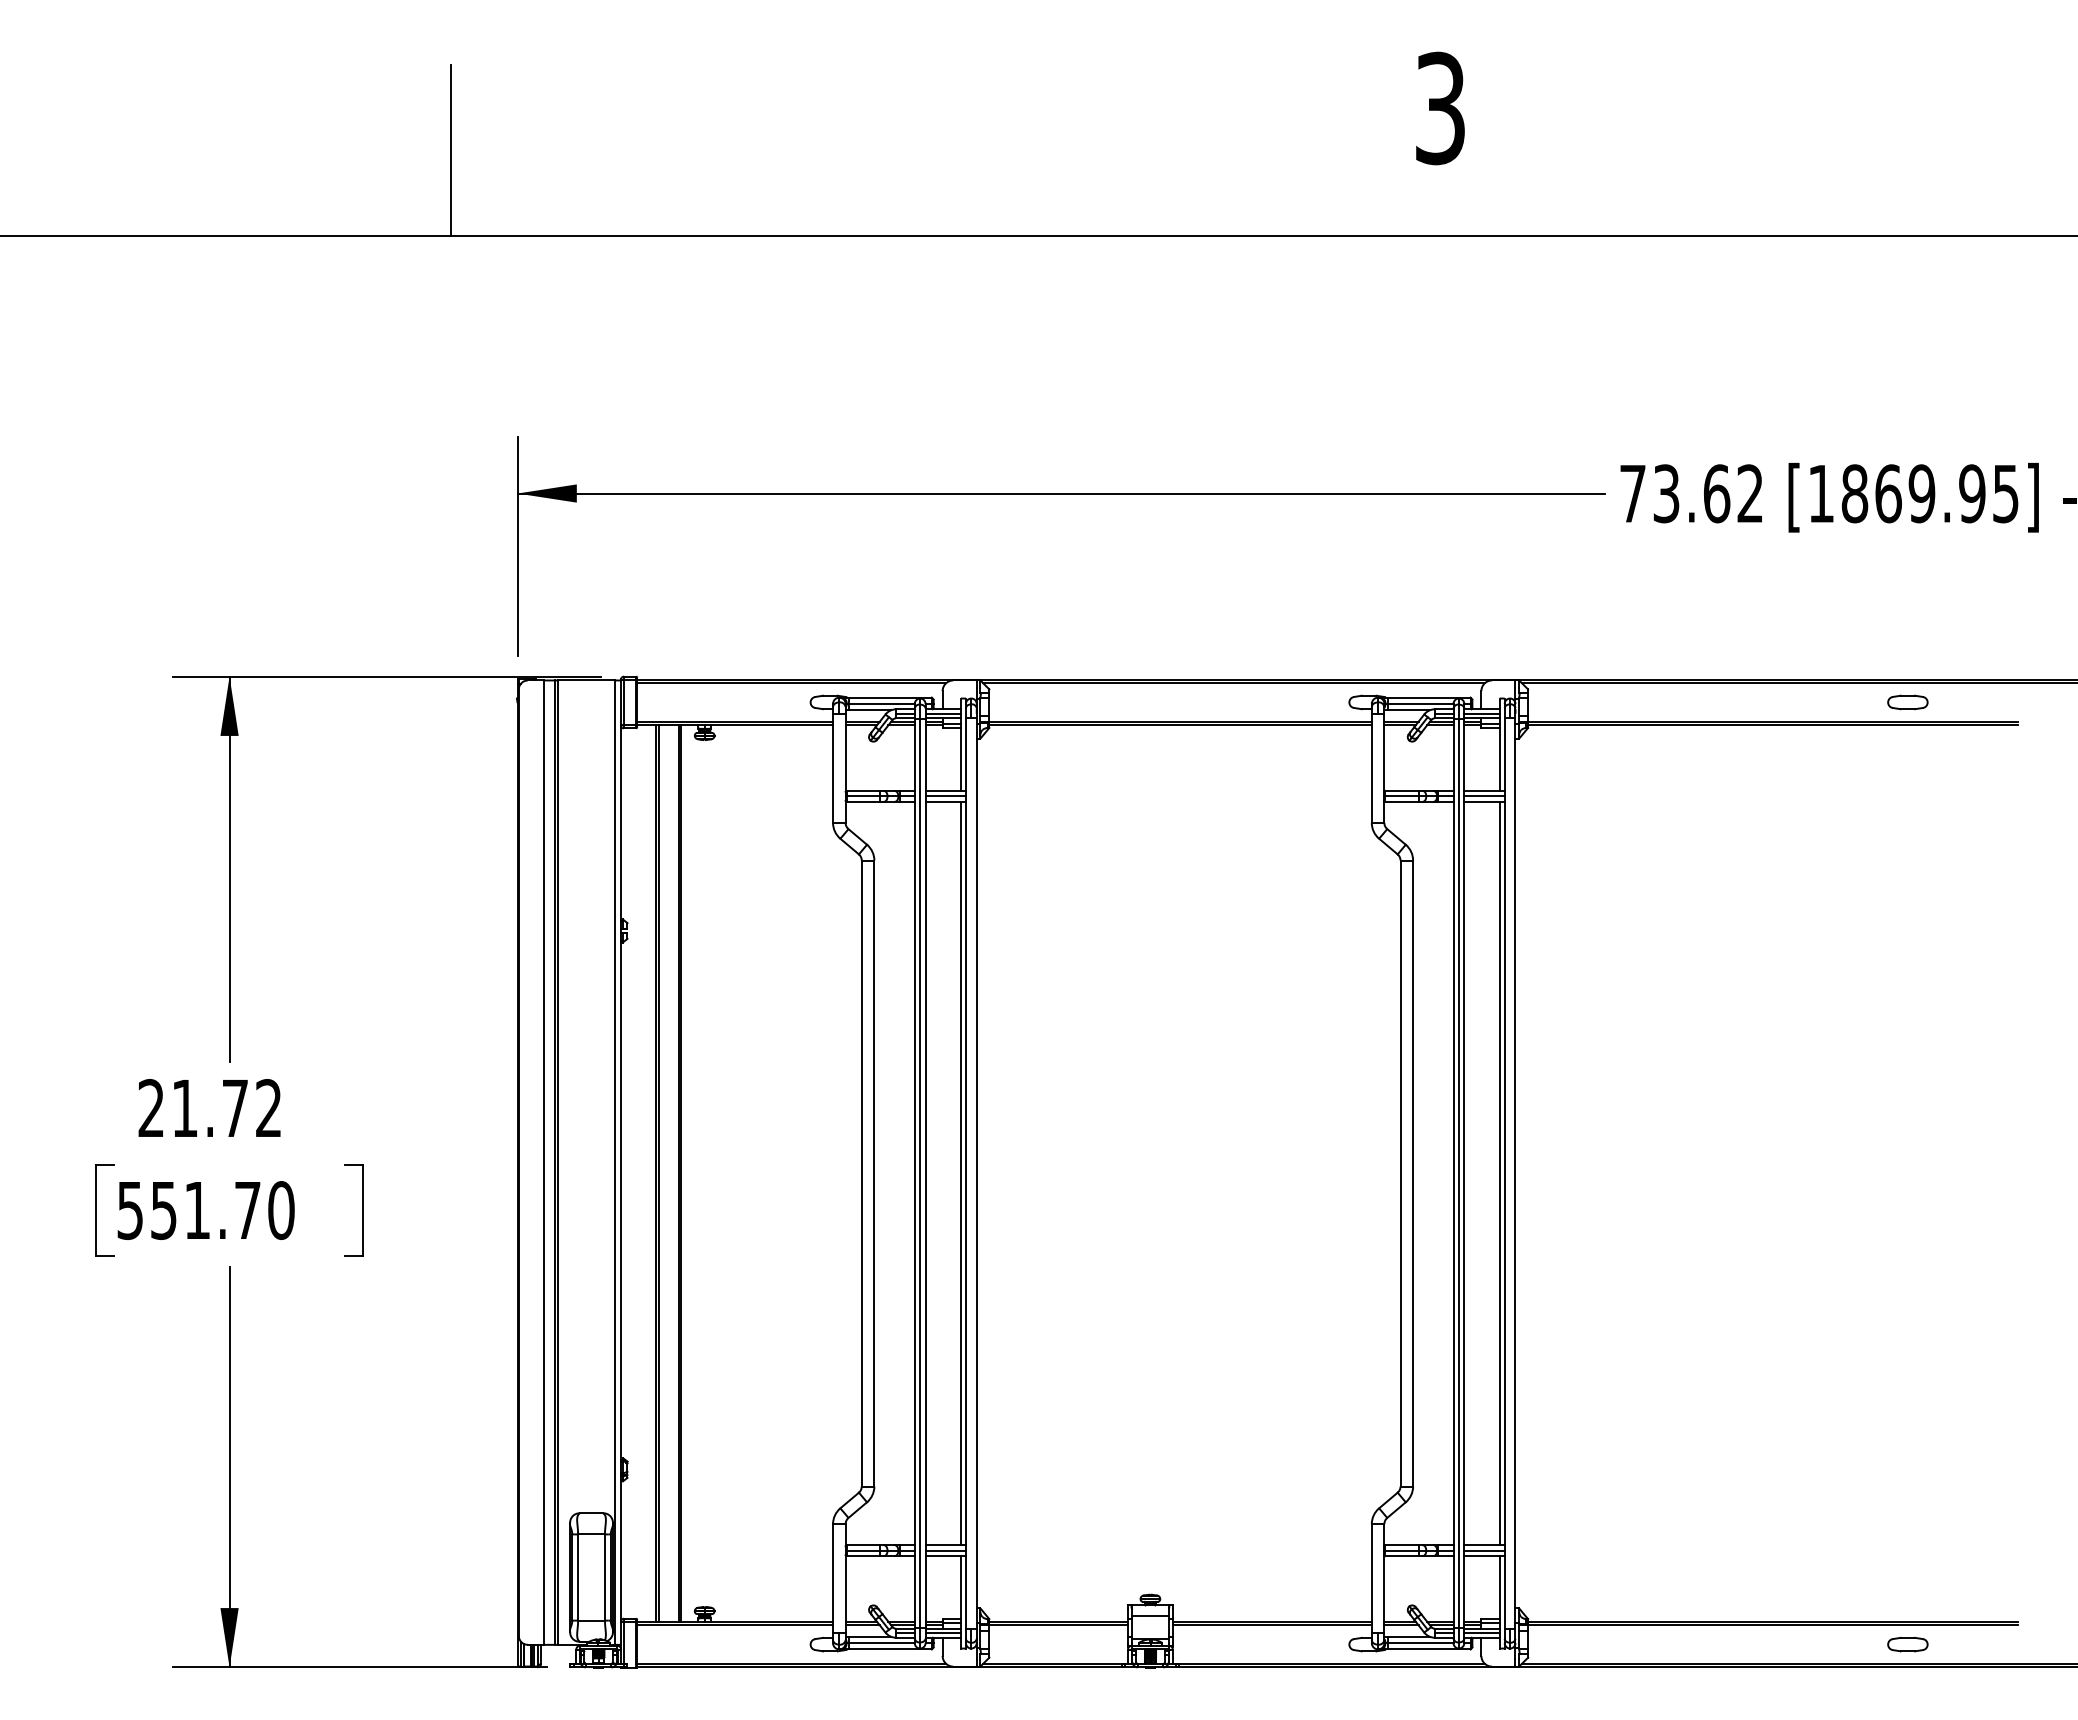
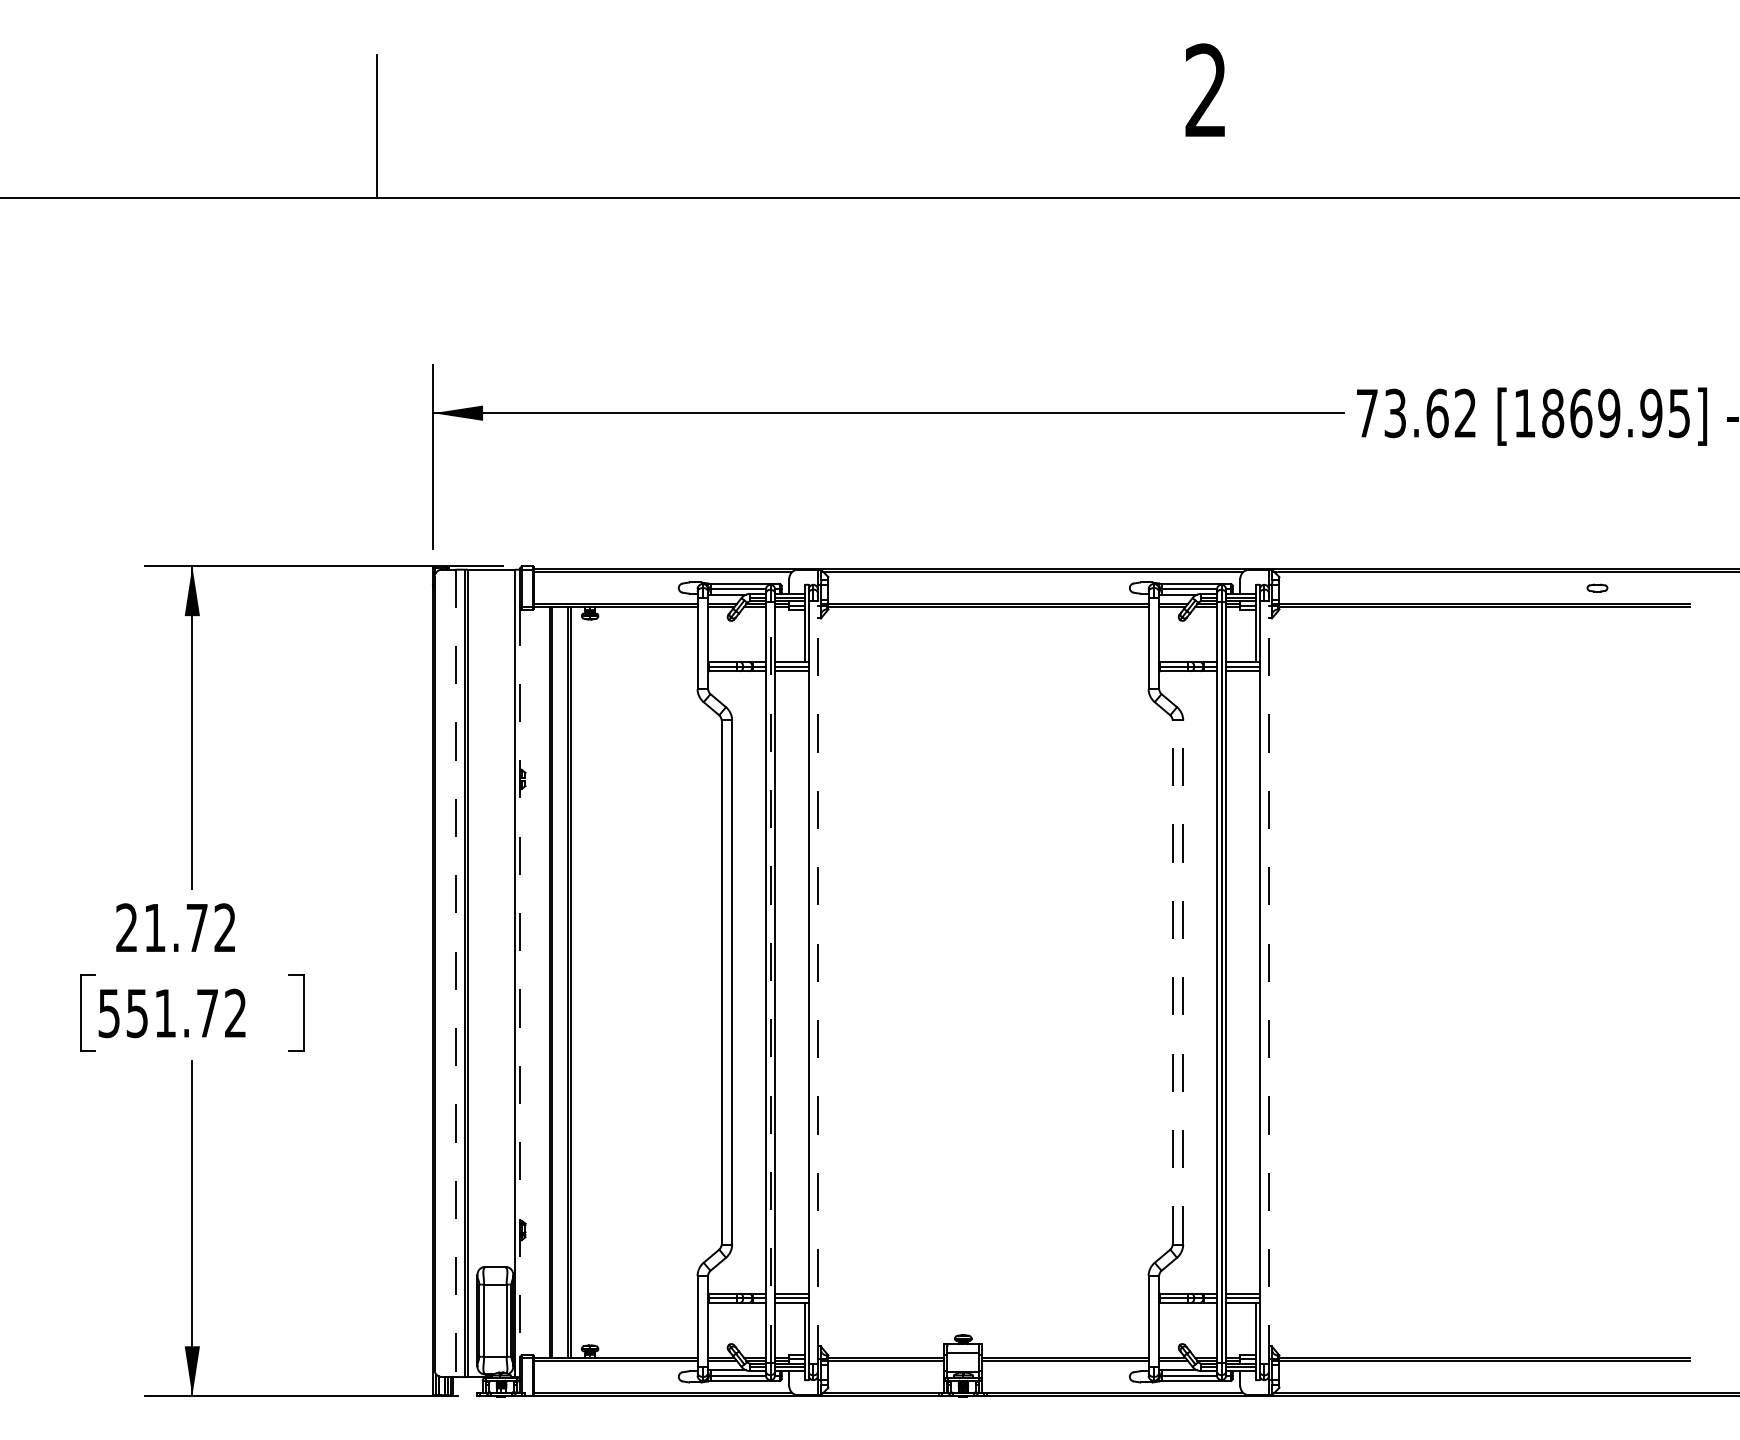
text: (1440, 108) -> (1206, 90), 3 -> 2
part: (1907, 702) -> (1597, 588), size x0.6
line: (544, 1163) -> (456, 974), solid -> dashed
line: (621, 1173) -> (520, 982), solid -> dashed
line: (920, 1173) -> (770, 982), solid -> dashed
line: (960, 1173) -> (804, 982), removed
line: (976, 1173) -> (817, 982), solid -> dashed
line: (1400, 1173) -> (1172, 982), solid -> dashed
line: (1413, 1173) -> (1183, 982), solid -> dashed
line: (1499, 1173) -> (1255, 982), removed
line: (1515, 1173) -> (1268, 982), solid -> dashed
text: (281, 1210) -> (235, 1013), 551.70 -> 551.72
part: (1907, 1644) -> (1597, 1376), removed

